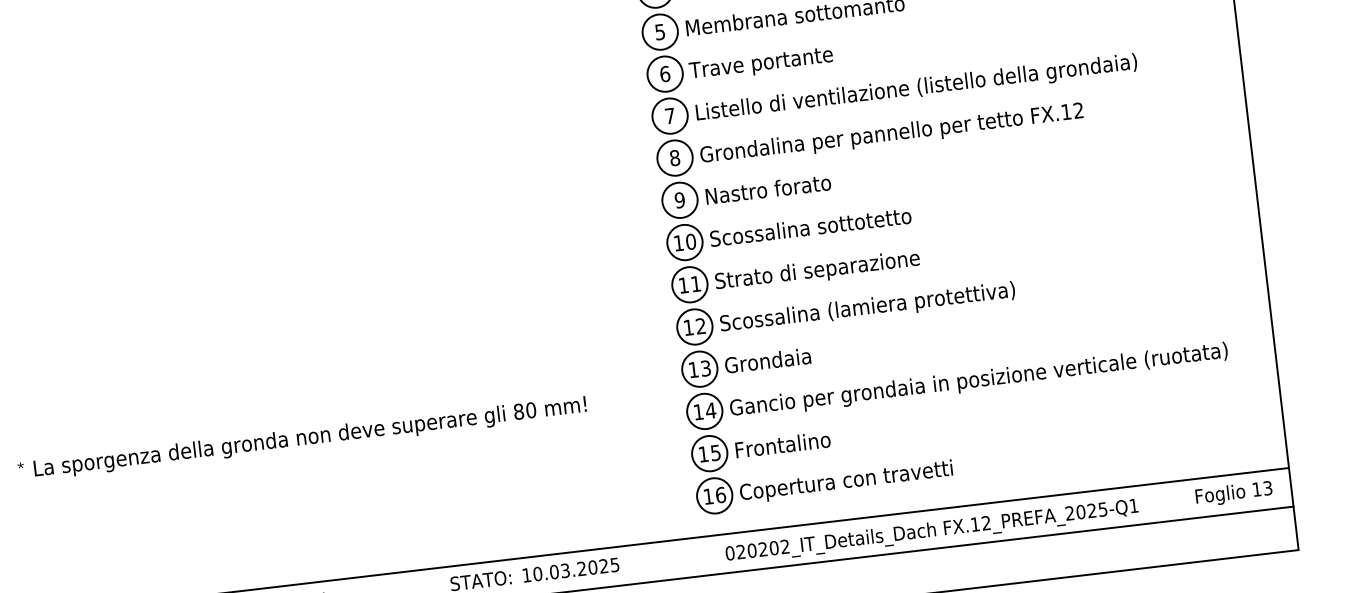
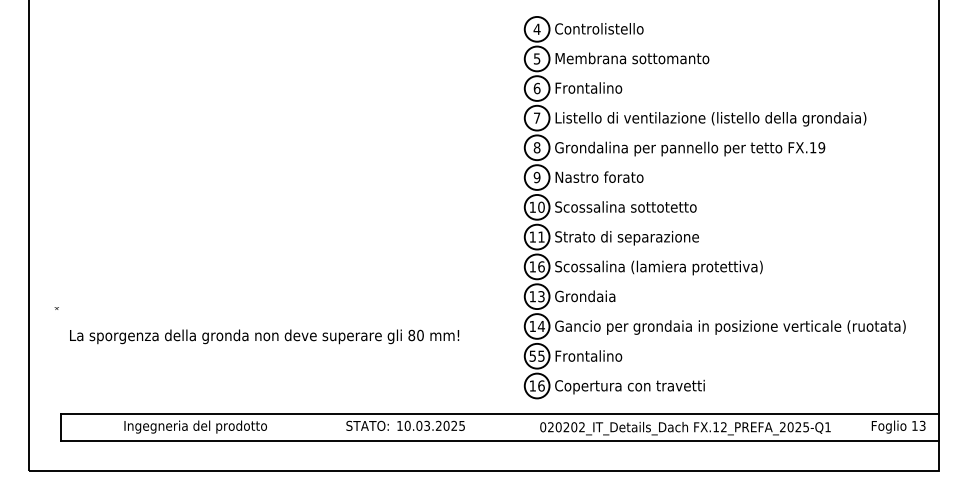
text: (760, 64) -> (604, 89), Trave portante -> Frontalino
text: (1078, 110) -> (821, 147), FX.12 -> FX.19
text: (700, 325) -> (541, 266), 12 -> 16
text: (310, 437) -> (264, 336), moved
text: (703, 453) -> (532, 355), 15 -> 55

